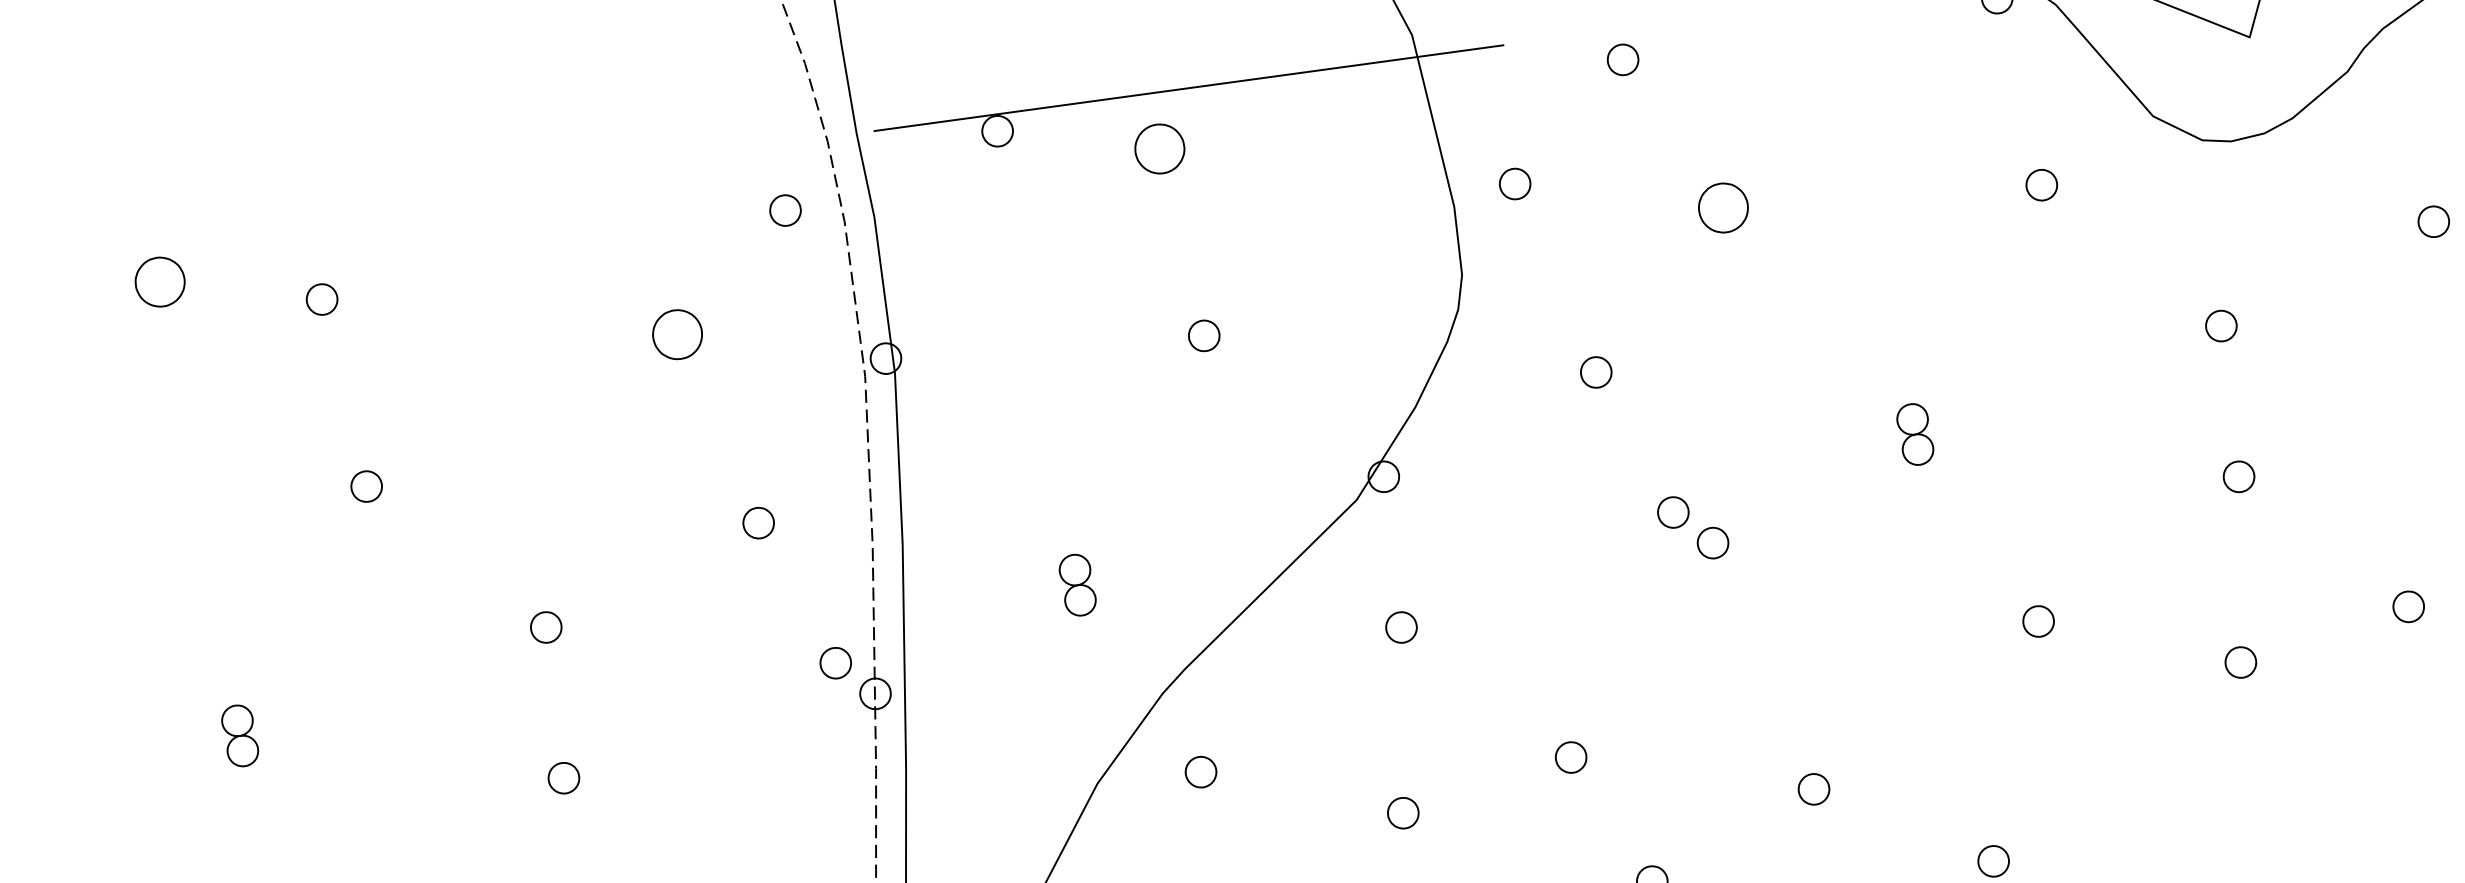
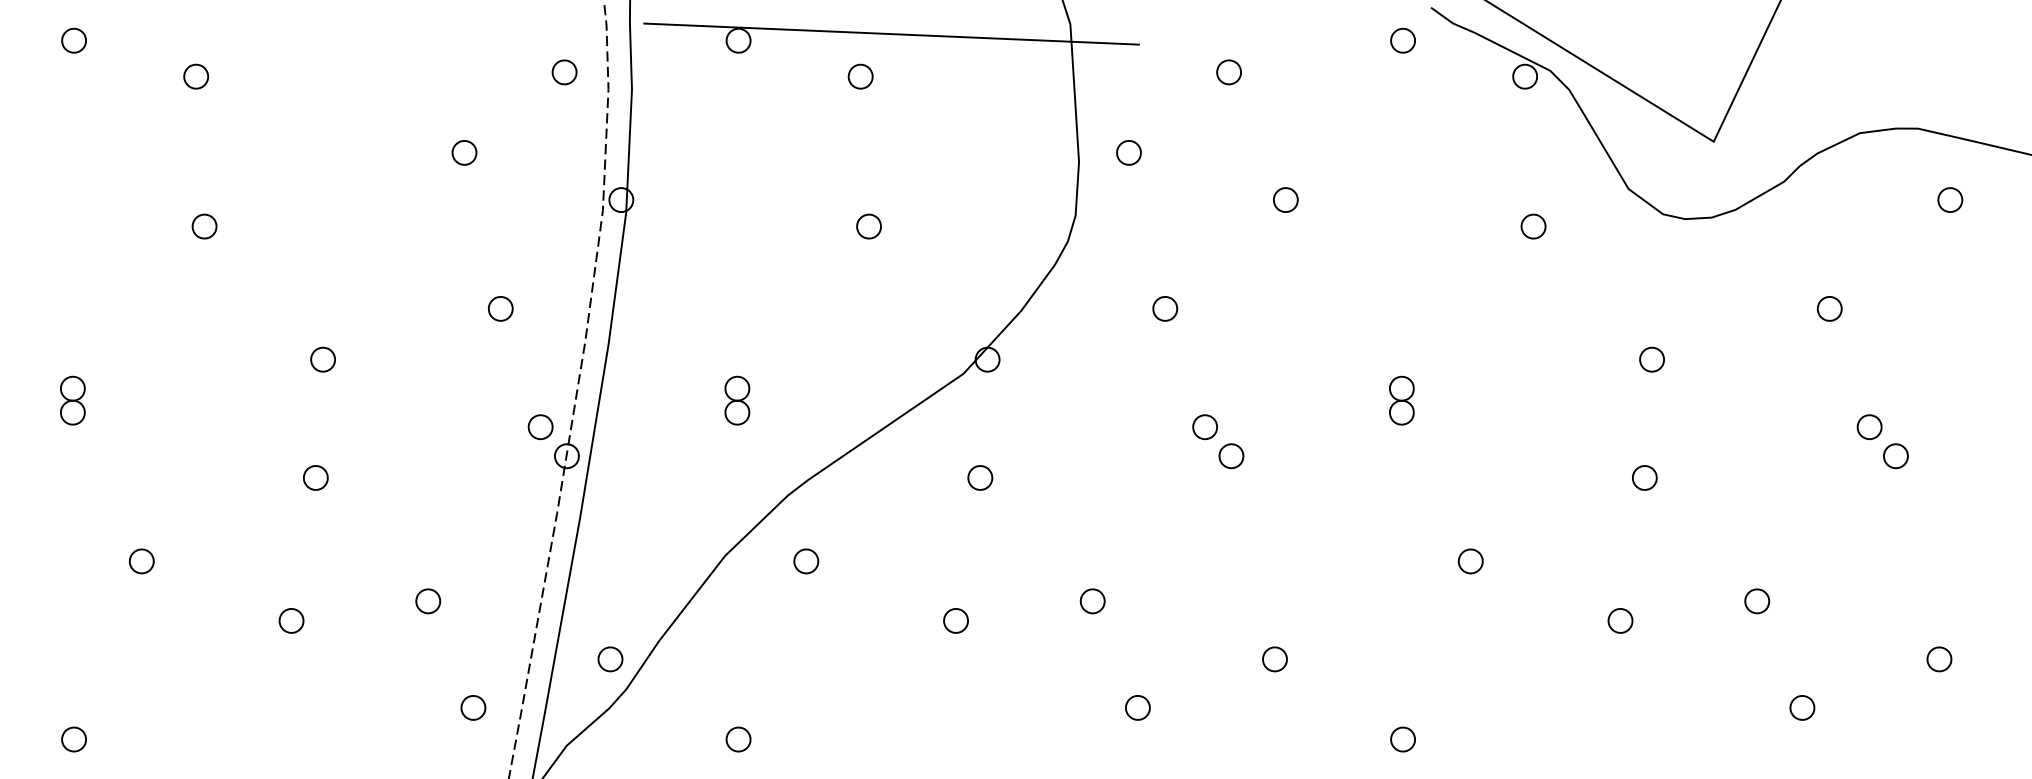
part: (1159, 148) -> (860, 76), size x0.62
part: (1722, 207) -> (1285, 199), size x0.62
part: (159, 281) -> (73, 40), size x0.62
part: (677, 334) -> (464, 152), size x0.62

